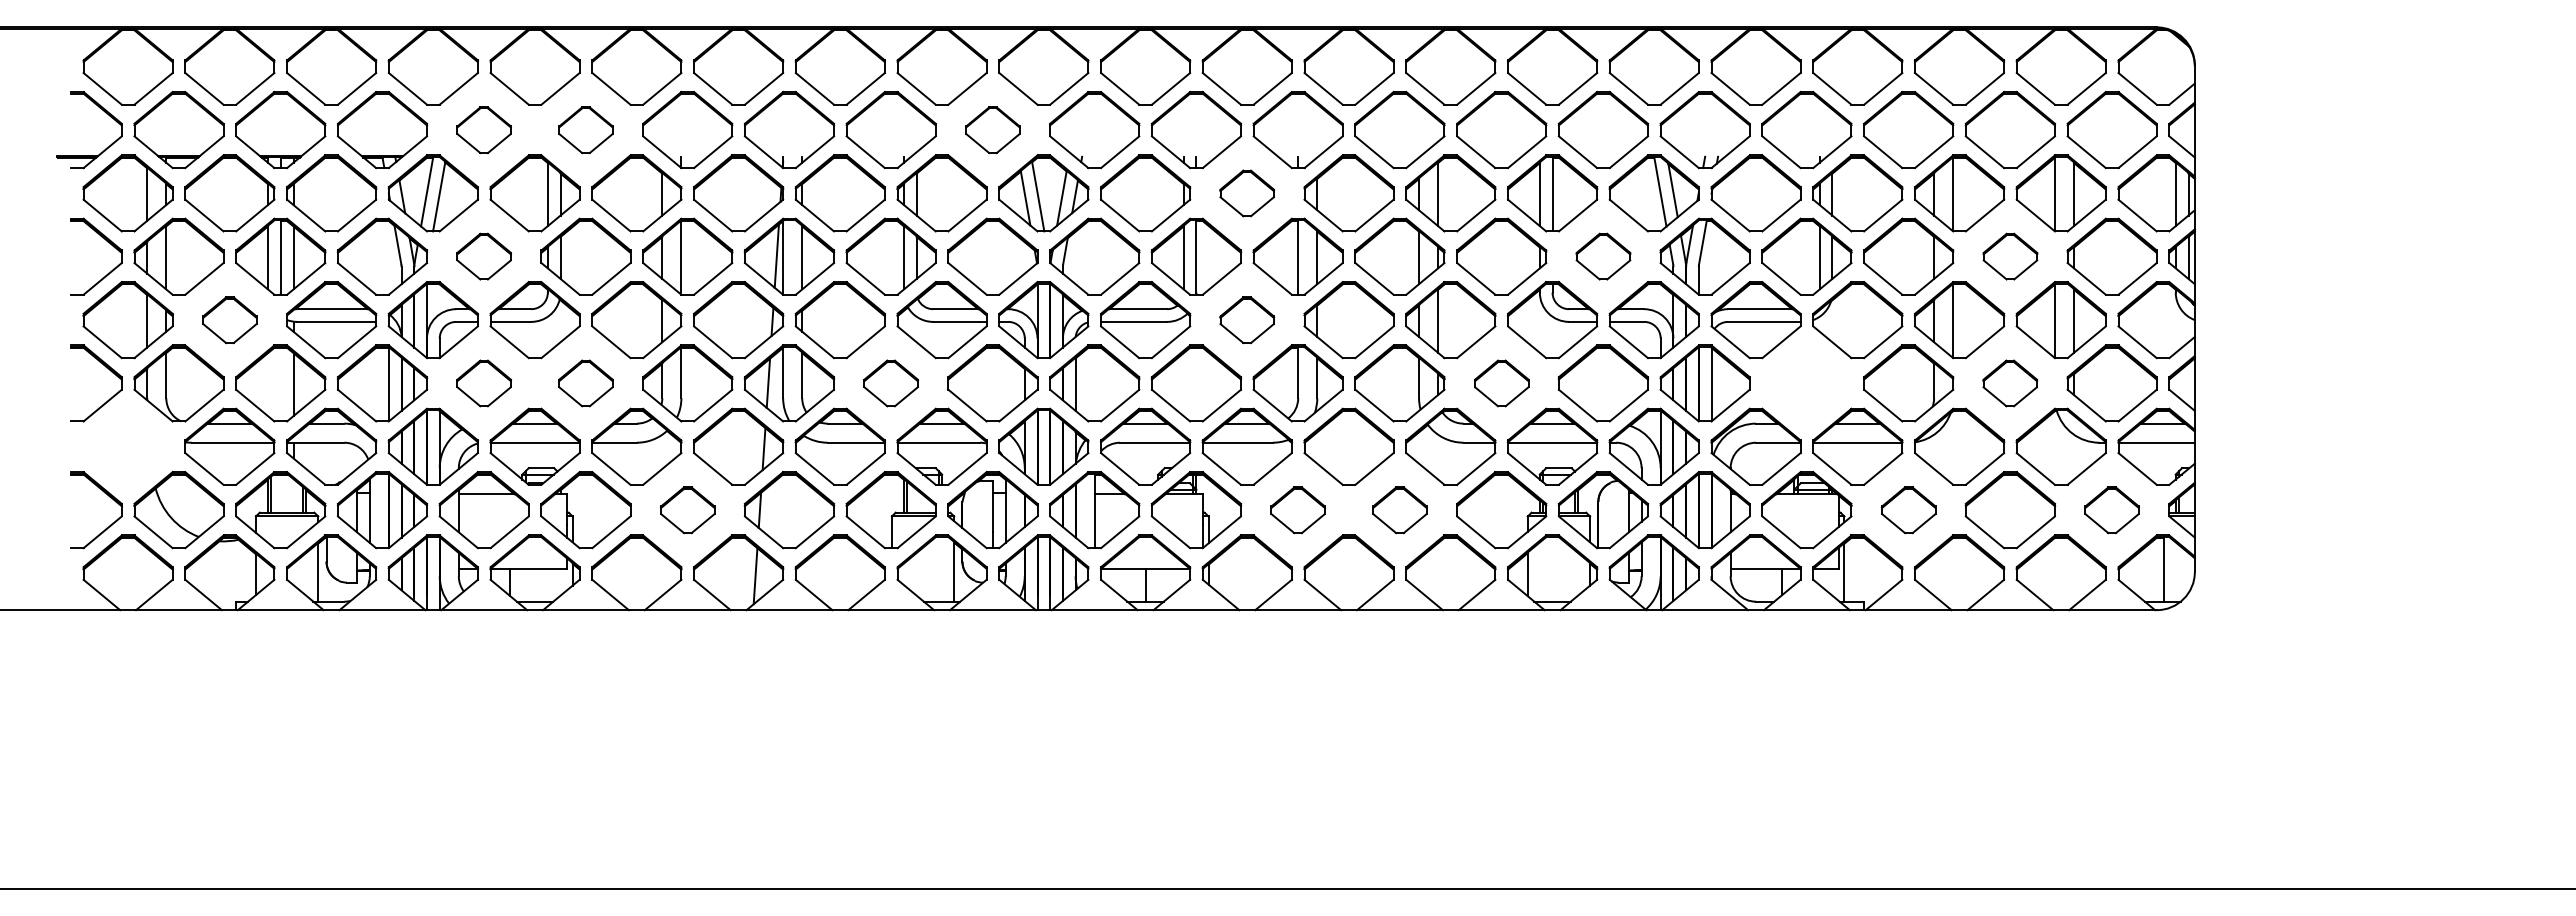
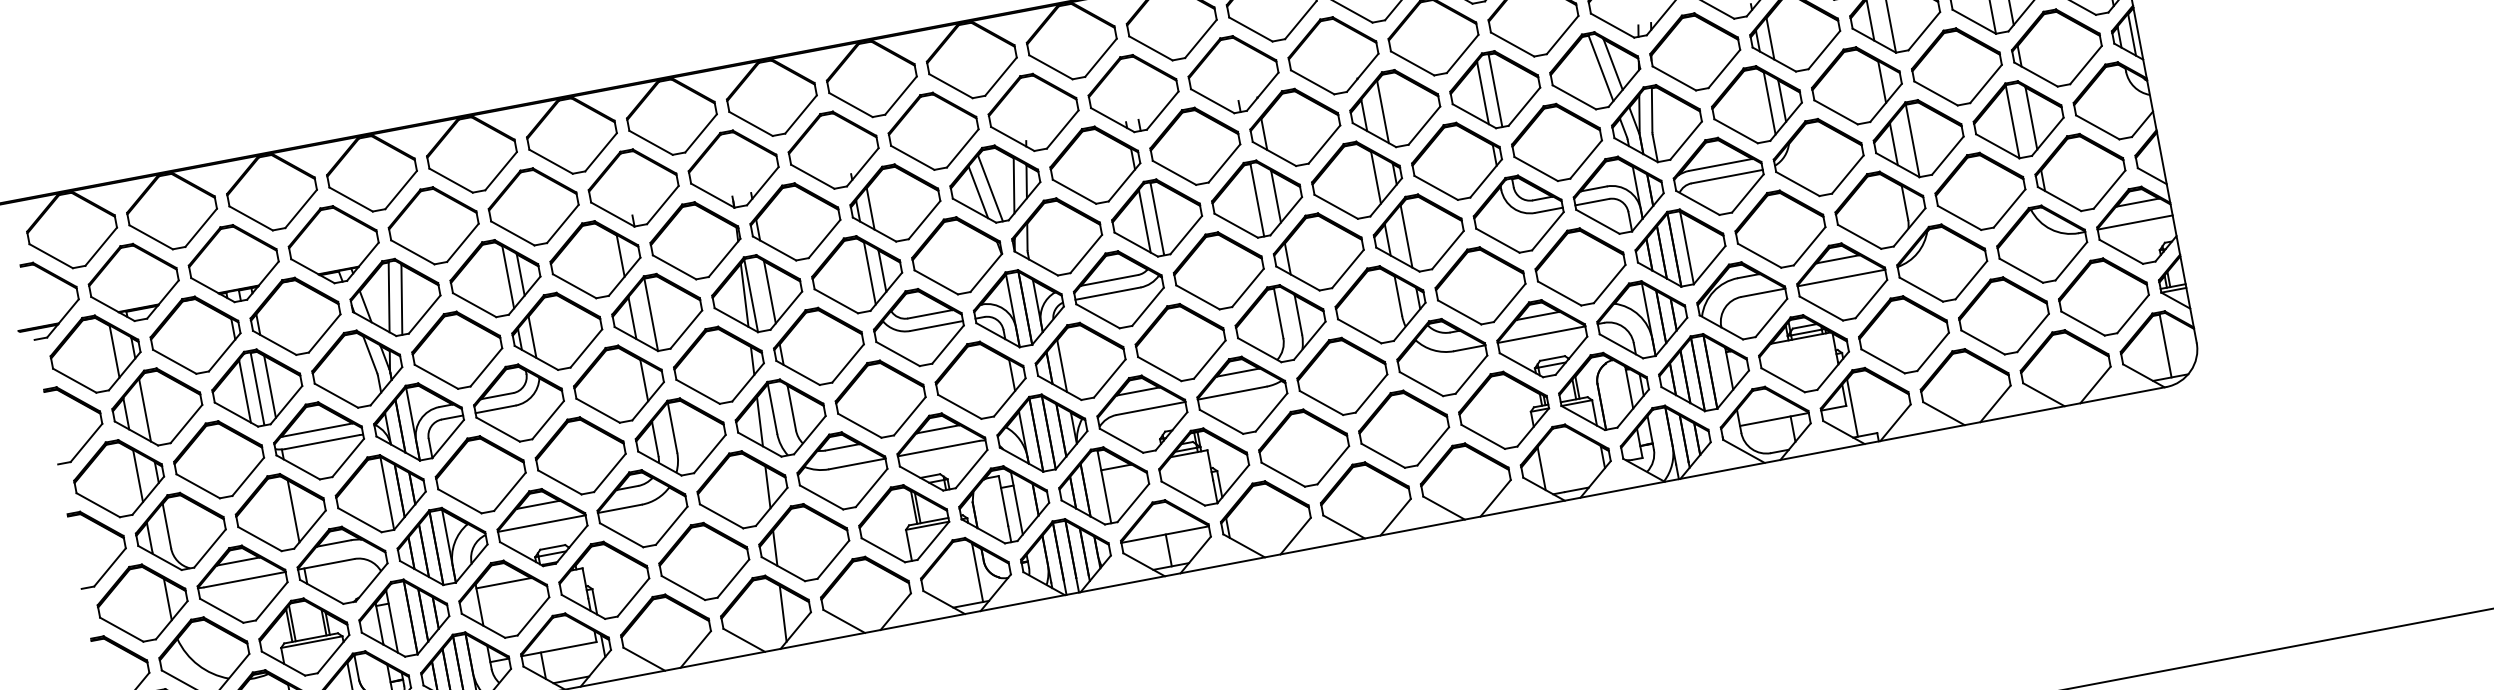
part: (483, 130) -> (433, 226), size x1.67
part: (585, 130) -> (533, 207), size x1.67
part: (992, 130) -> (933, 131), size x1.67
part: (1246, 193) -> (1194, 146), size x1.67
part: (483, 256) -> (456, 350), size x1.67
part: (1603, 256) -> (1557, 142), size x1.67
part: (2010, 256) -> (1956, 66), size x1.67
part: (229, 320) -> (218, 460), size x1.67
part: (1246, 320) -> (1218, 271), size x1.67
part: (483, 383) -> (480, 474), size x1.67
part: (585, 383) -> (580, 456), size x1.67
part: (890, 383) -> (880, 399), size x1.67
part: (1501, 383) -> (1480, 285), size x1.67
part: (1806, 383) -> (1780, 229), added
part: (2009, 383) -> (1979, 191), size x1.67
part: (127, 446) -> (141, 602), added
part: (687, 510) -> (704, 561), size x1.67
part: (1297, 510) -> (1303, 448), size x1.67
part: (1399, 510) -> (1403, 429), size x1.67
part: (1908, 510) -> (1903, 335), size x1.67
part: (2111, 510) -> (2103, 297), size x1.67

